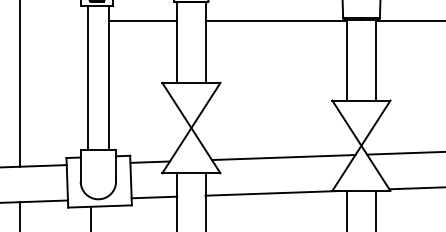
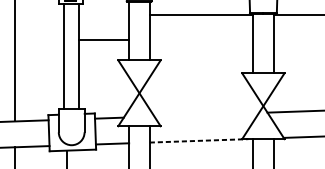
line: (143, 20) -> (104, 39), moved
line: (283, 157) -> (206, 114), removed
line: (273, 193) -> (199, 140), solid -> dashed

